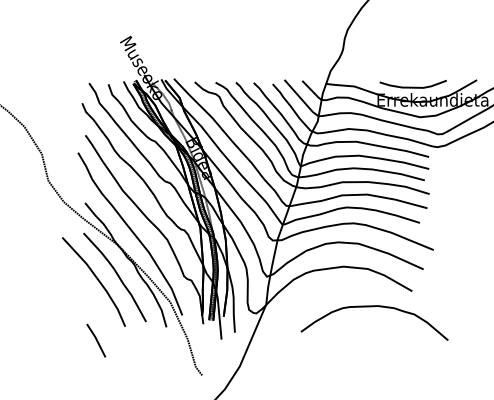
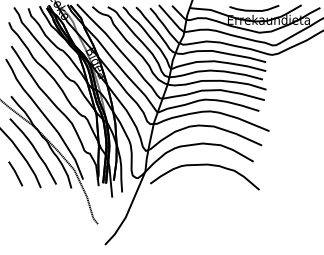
curve: (374, 307) -> (204, 165), moved
line: (96, 340) -> (15, 173), moved

